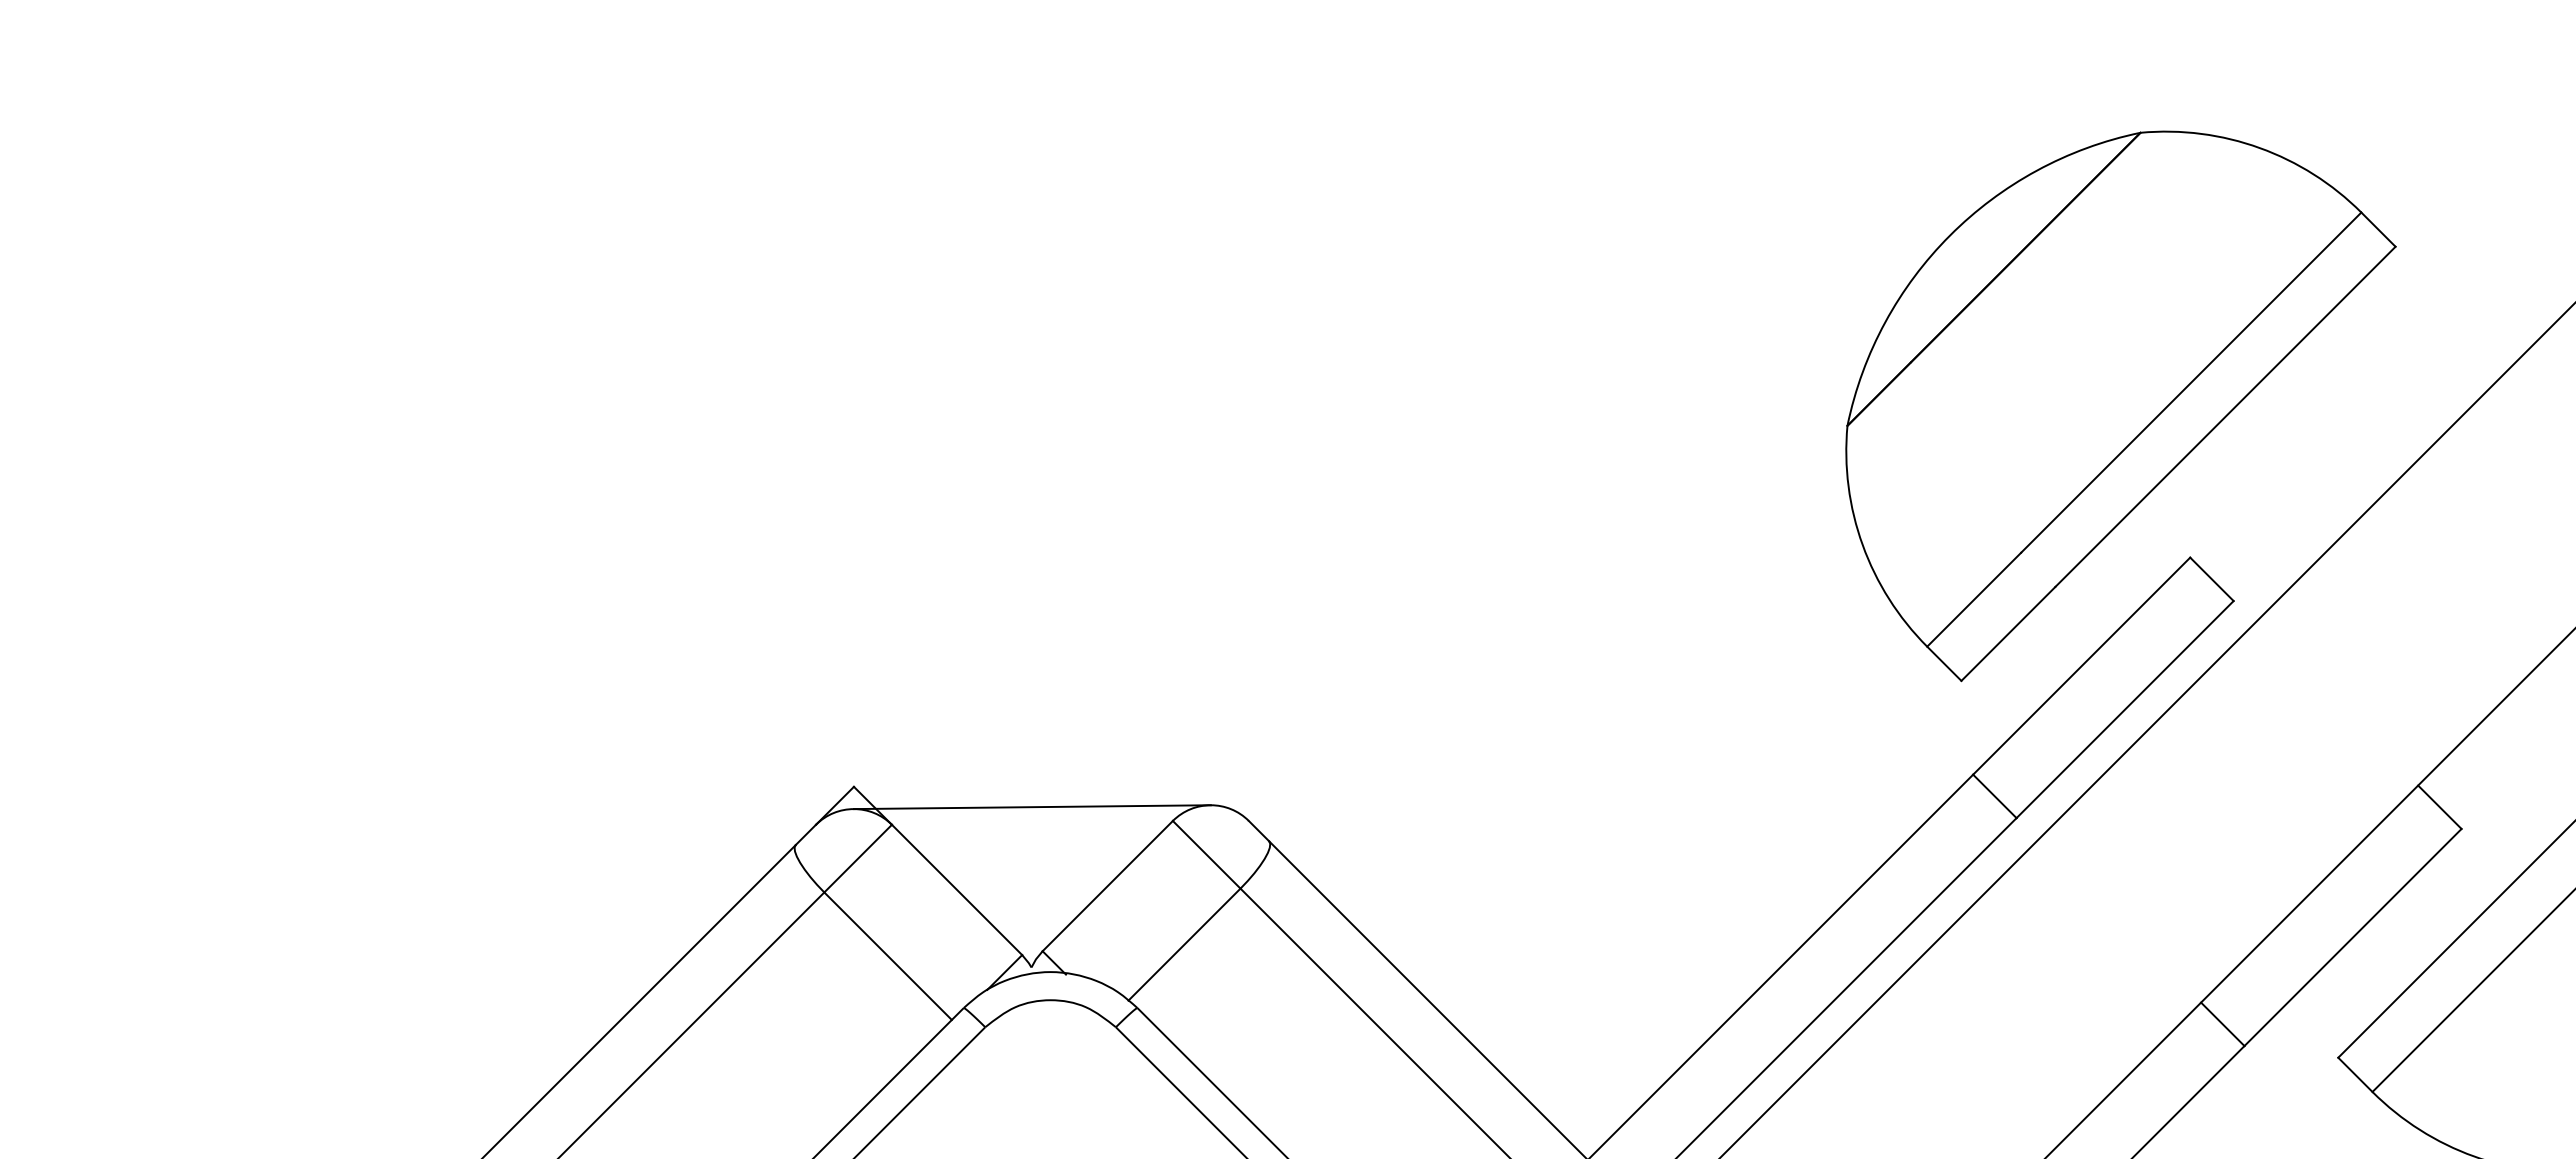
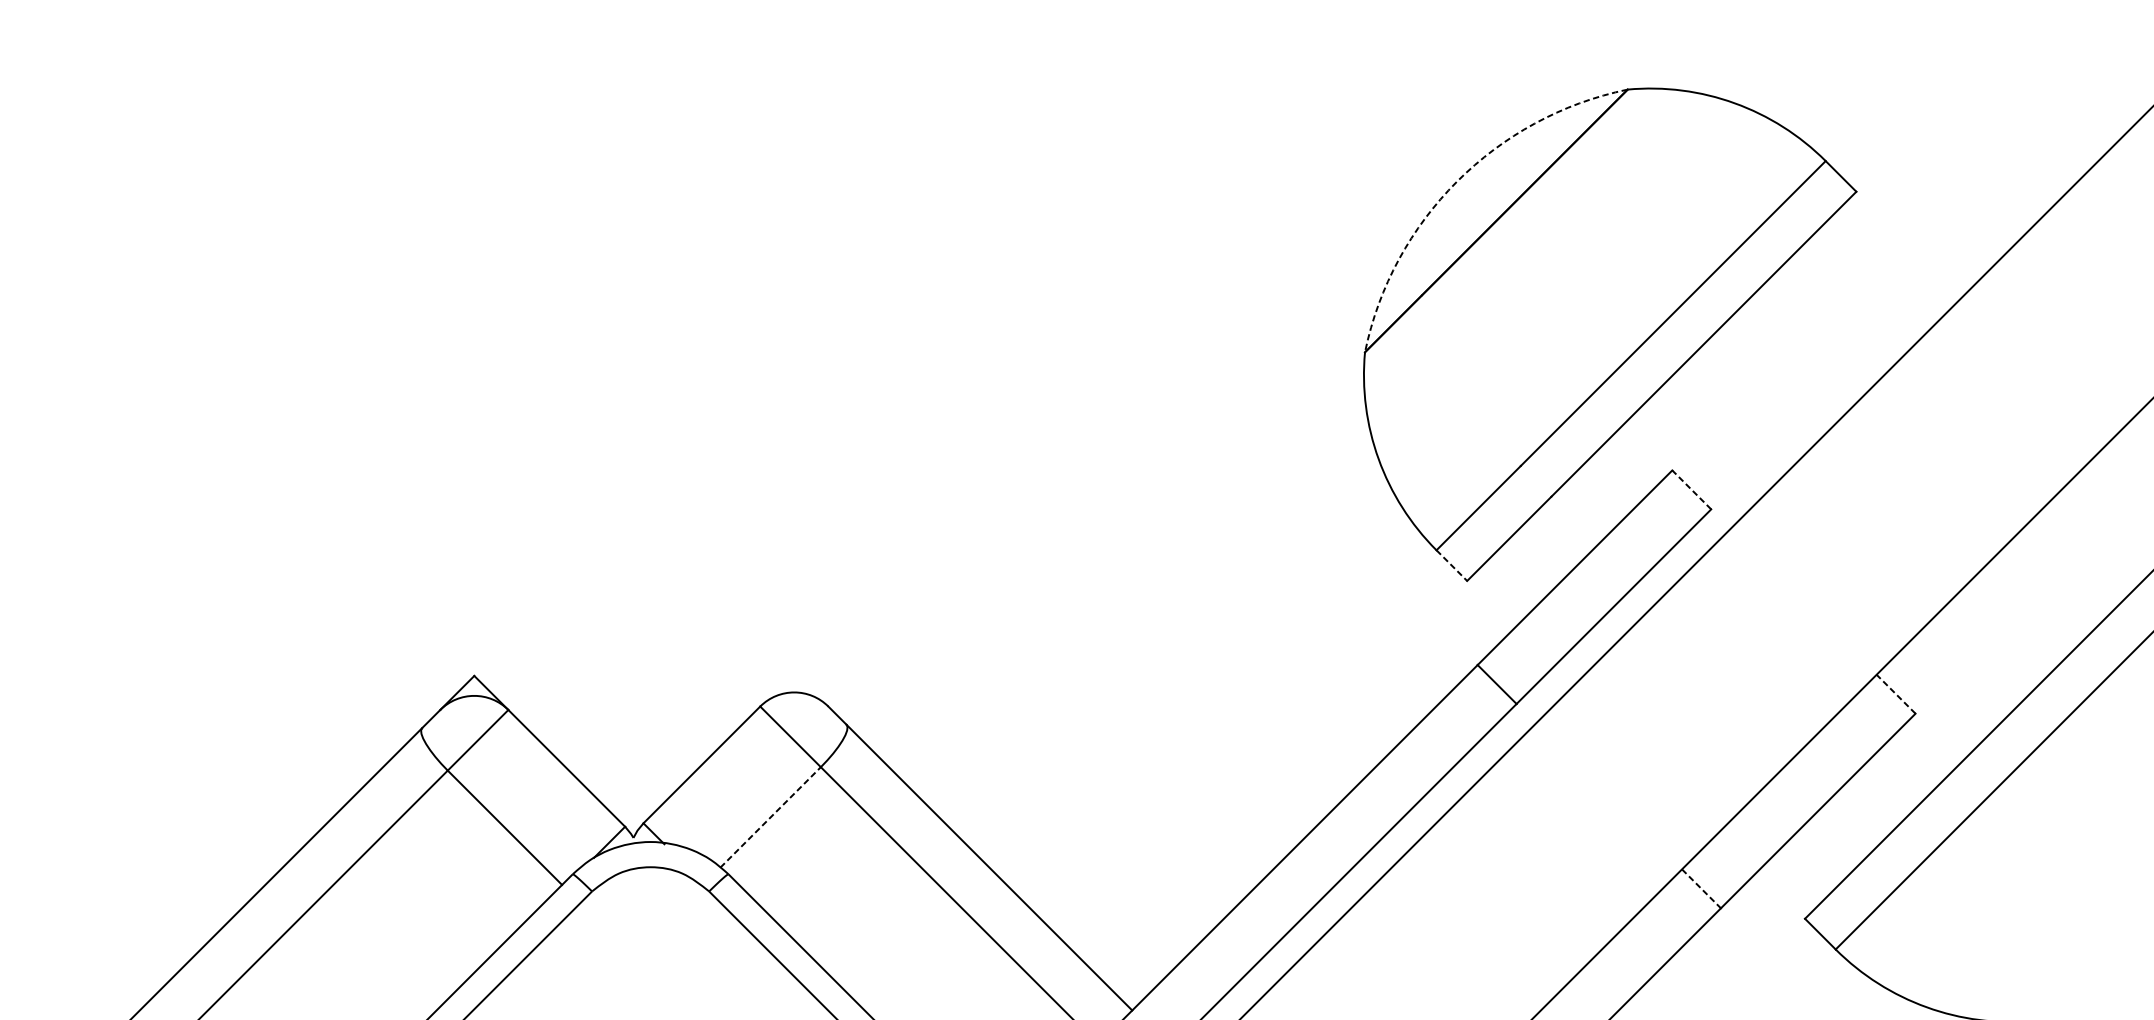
arc: (1950, 235) -> (1457, 181), solid -> dashed
line: (2211, 579) -> (1691, 490), solid -> dashed
line: (1944, 664) -> (1452, 566), solid -> dashed
line: (1031, 807) -> (633, 694), removed
line: (2439, 807) -> (1895, 694), solid -> dashed
line: (1184, 944) -> (770, 817), solid -> dashed
line: (2222, 1024) -> (1701, 889), solid -> dashed

